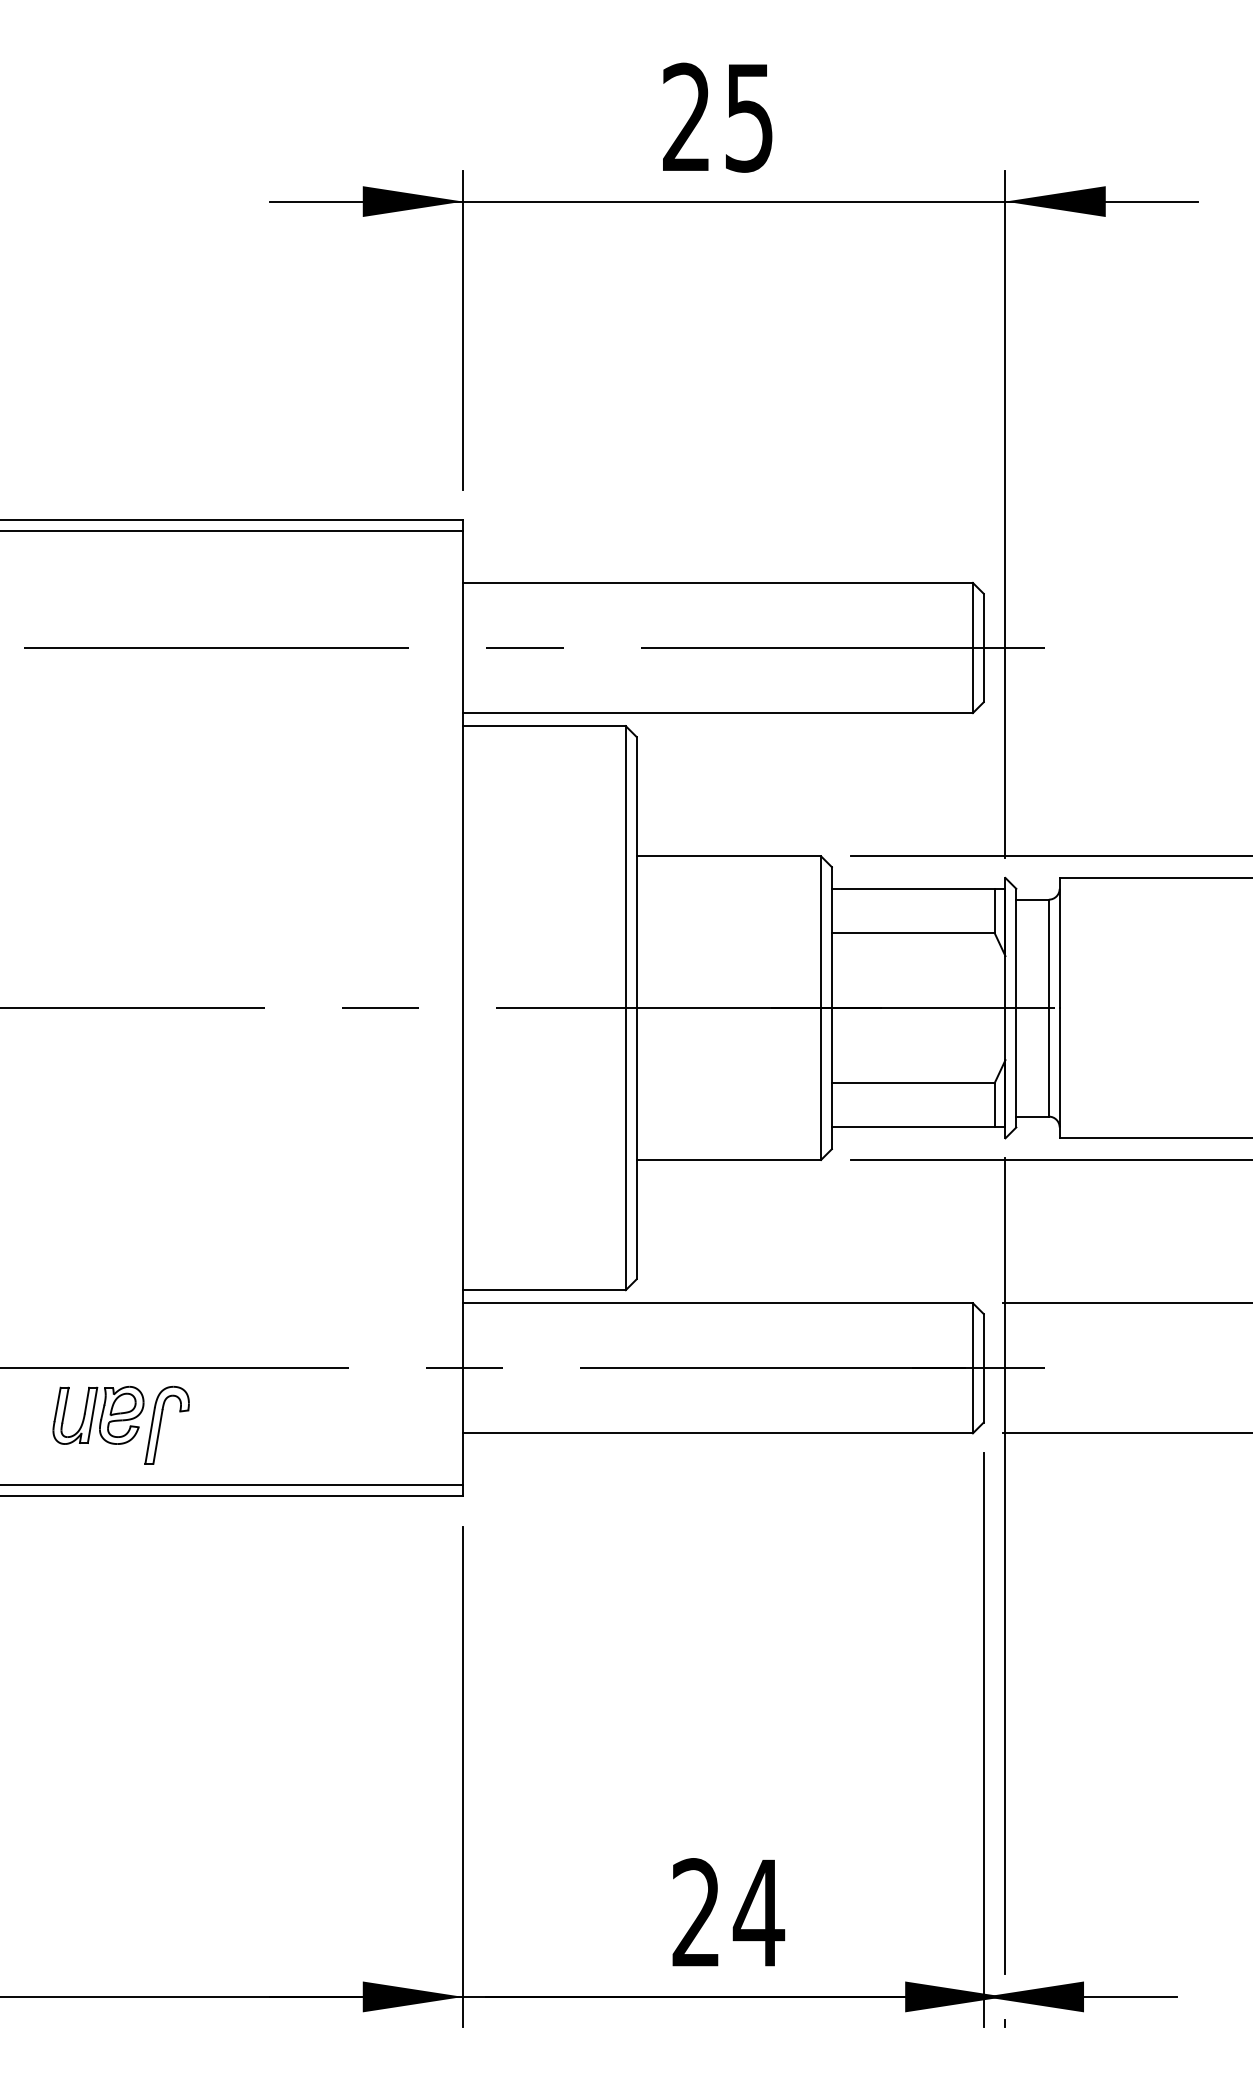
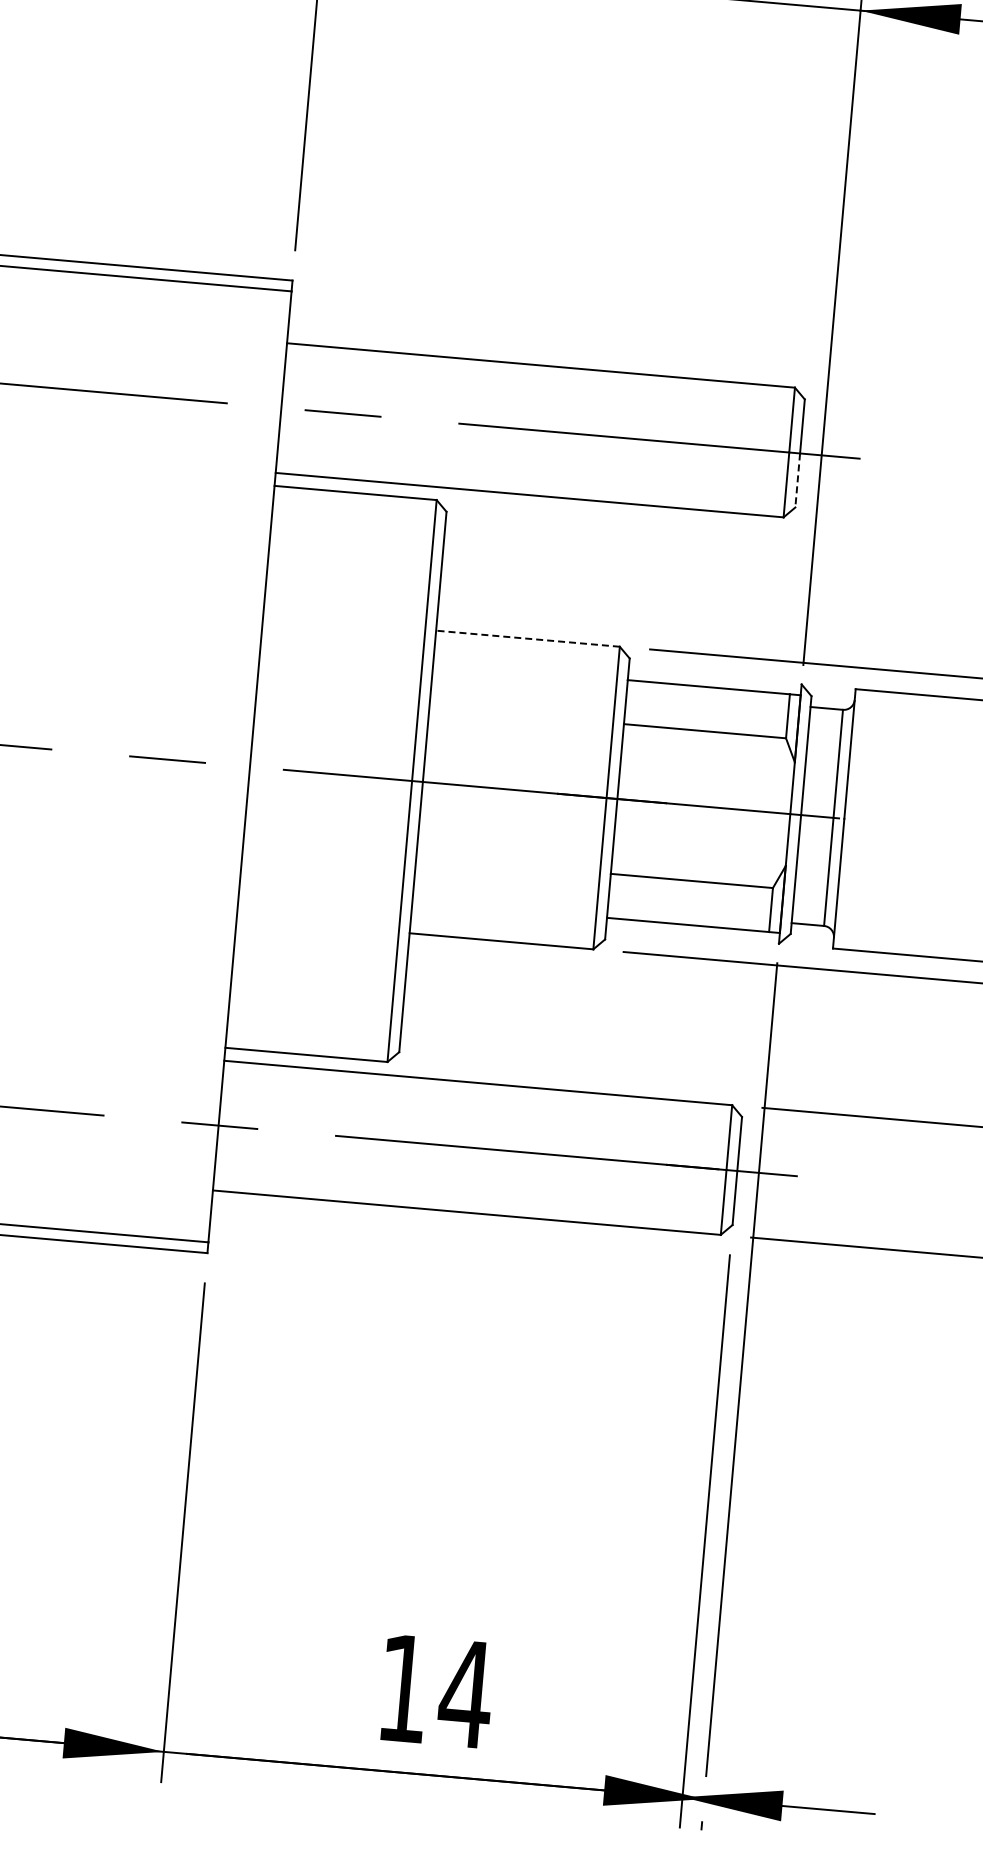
line: (983, 675) -> (797, 480), solid -> dashed
line: (728, 856) -> (527, 638), solid -> dashed
text: (695, 1912) -> (402, 1688), 24 -> 14

